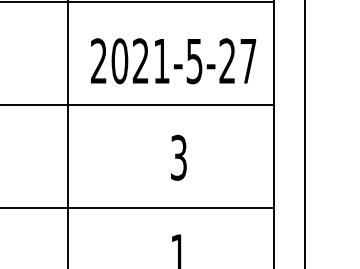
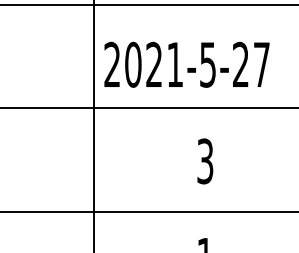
text: (173, 61) -> (186, 65), moved

